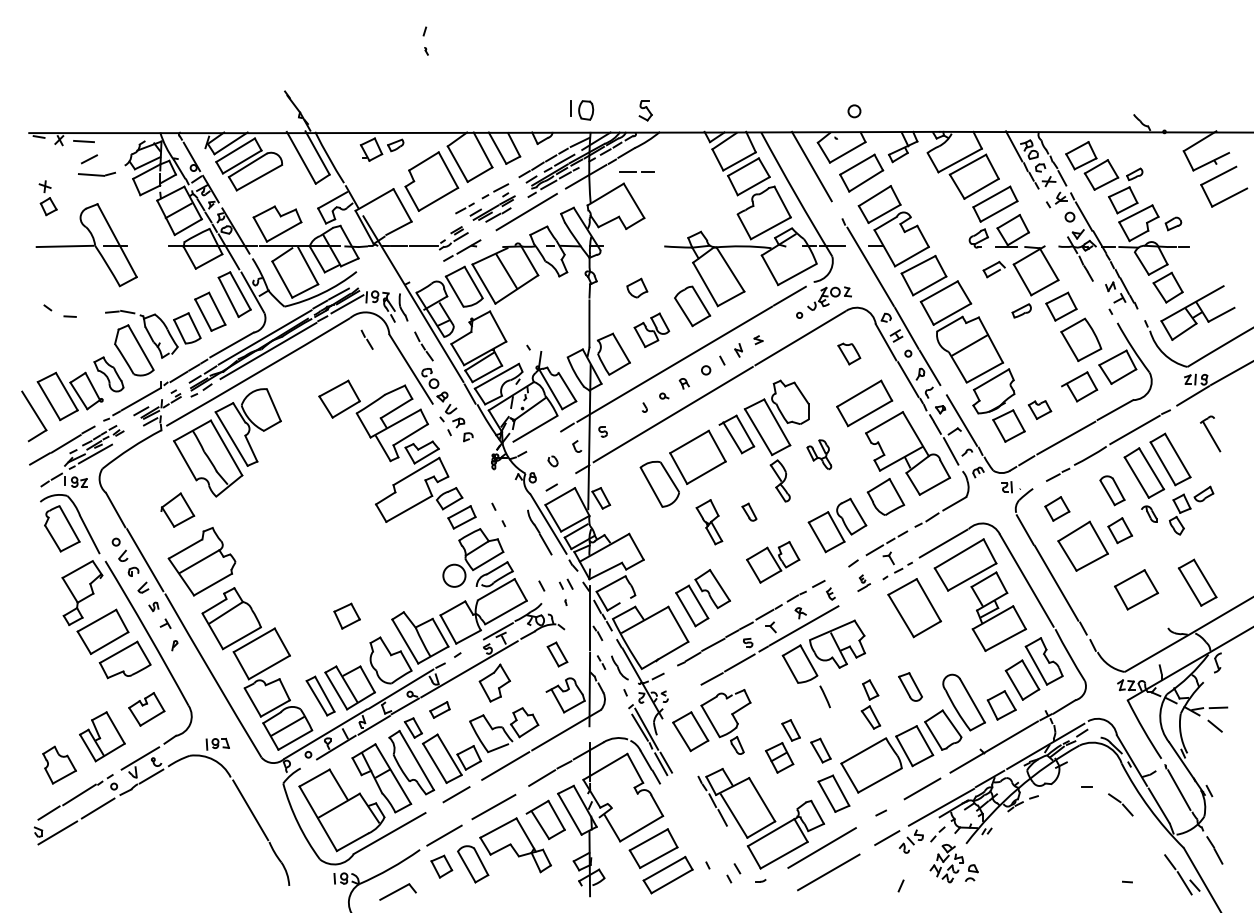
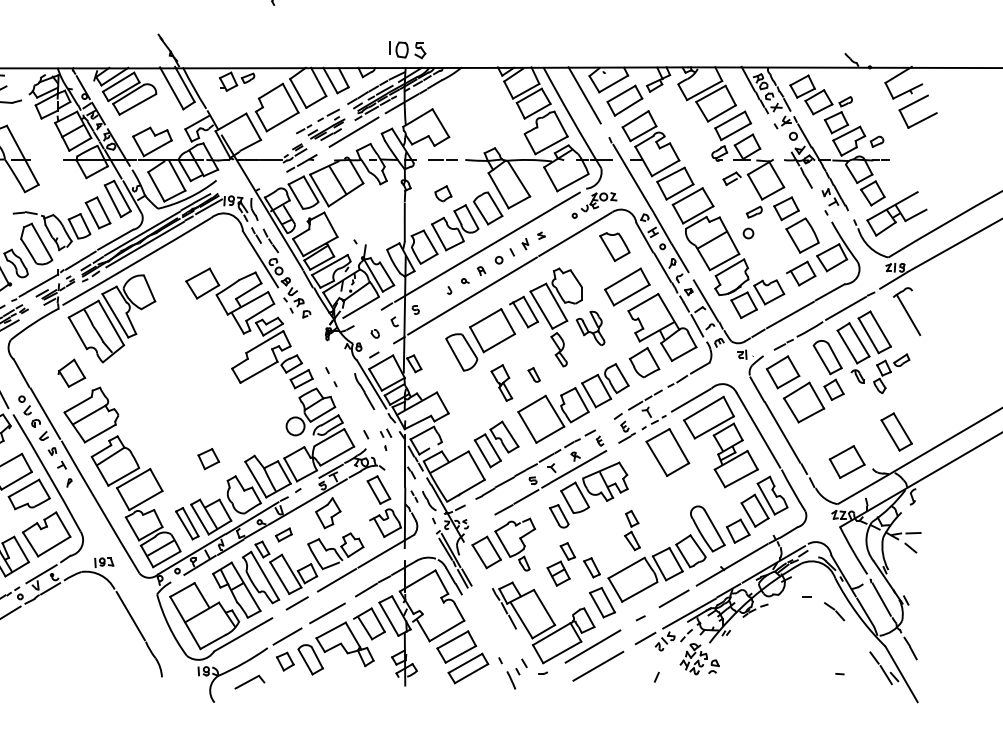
part: (645, 110) -> (420, 50), moved
circle: (854, 111) -> (748, 233), moved
line: (636, 171) -> (442, 159), moved
part: (651, 330) -> (454, 228), size x1.67
line: (366, 339) -> (255, 235), moved
part: (849, 353) -> (615, 246), size x1.67
part: (1039, 409) -> (768, 291), size x1.67
part: (1210, 433) -> (907, 311), size x1.67
part: (819, 454) -> (590, 328), size x1.43
part: (1112, 490) -> (827, 357), size x1.43
part: (1057, 508) -> (783, 371), size x1.67
part: (772, 562) -> (552, 415), size x1.67
part: (863, 583) -> (626, 432), size x1.67
part: (1136, 589) -> (847, 461), moved
part: (557, 654) -> (378, 490), size x1.43
part: (910, 686) -> (559, 515), moved
line: (824, 696) -> (510, 680), moved
part: (146, 709) -> (46, 534), size x1.67

